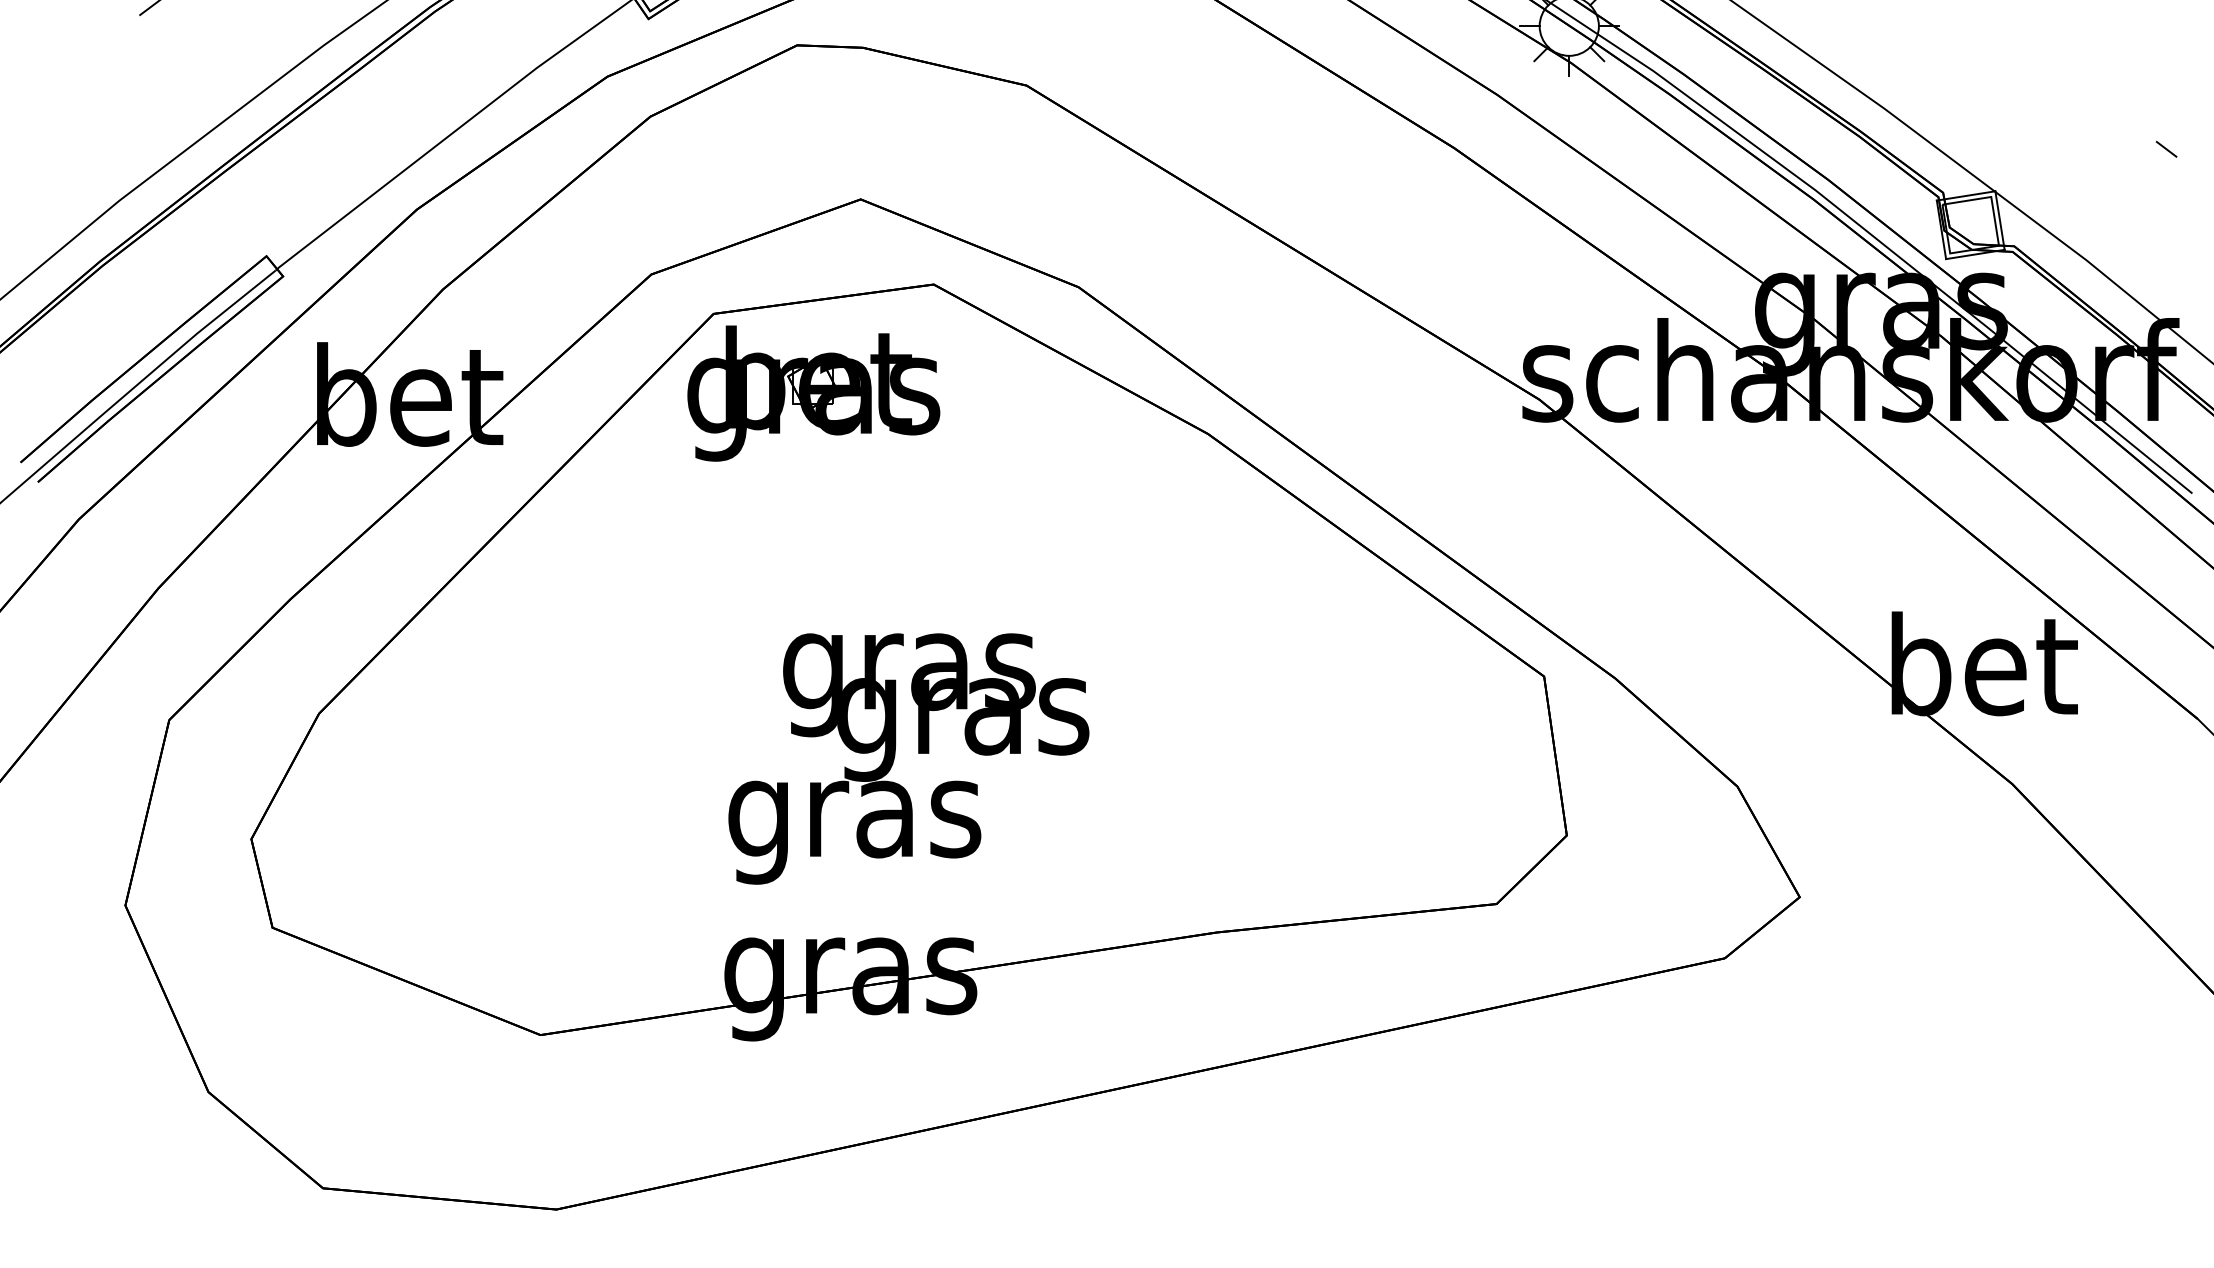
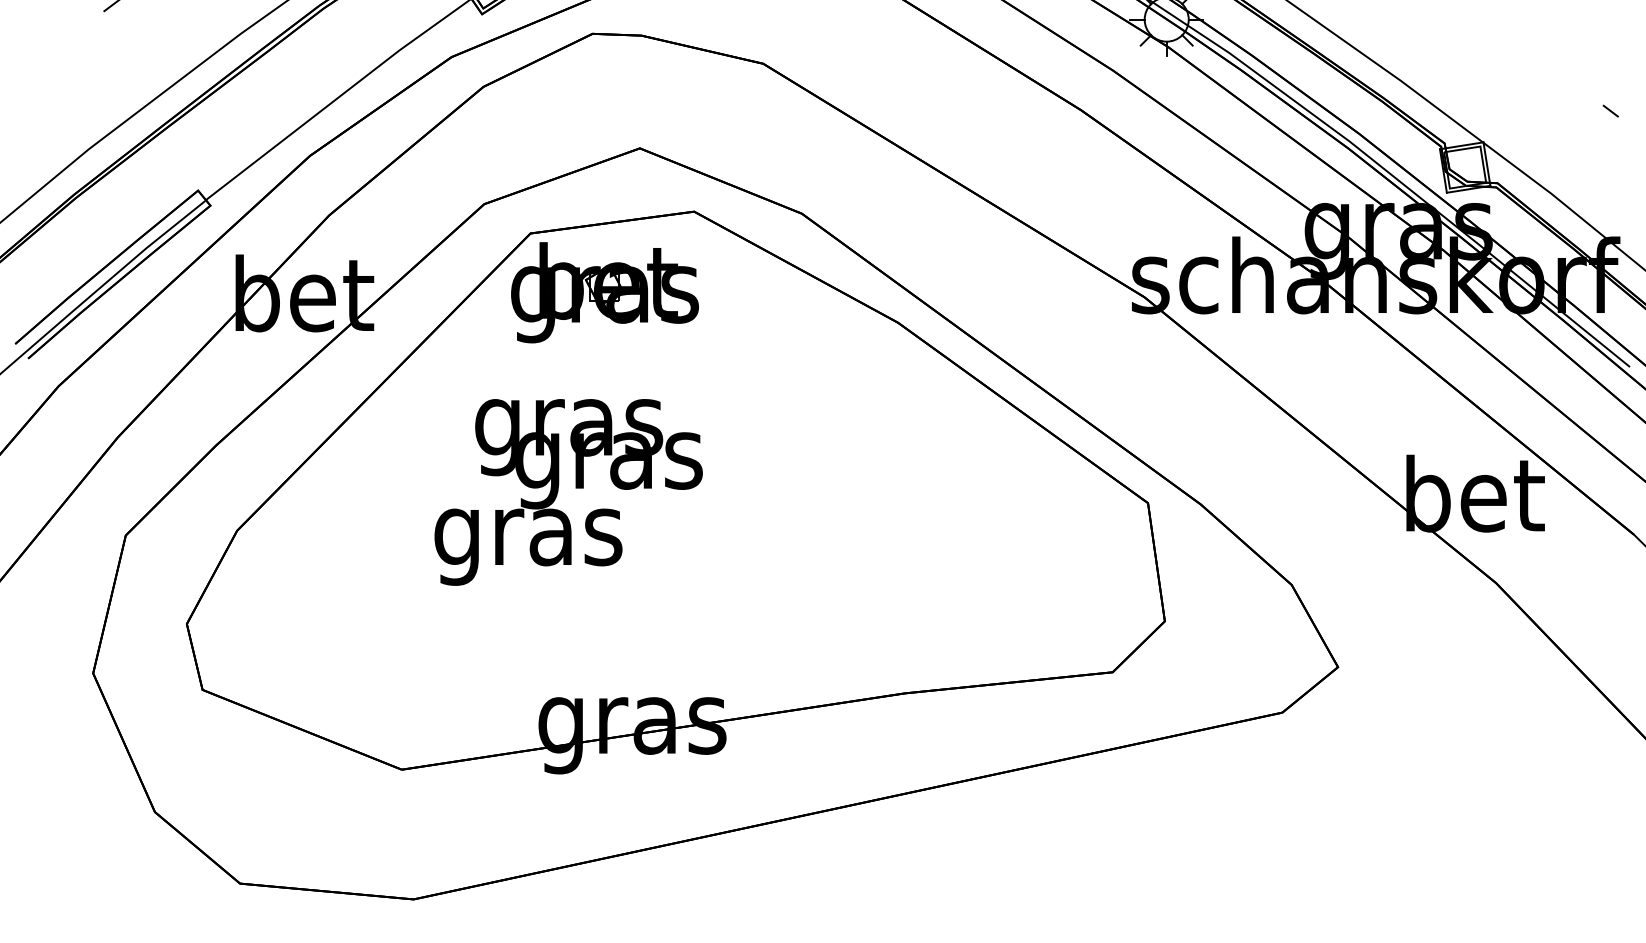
text: (908, 759) -> (568, 492), moved

